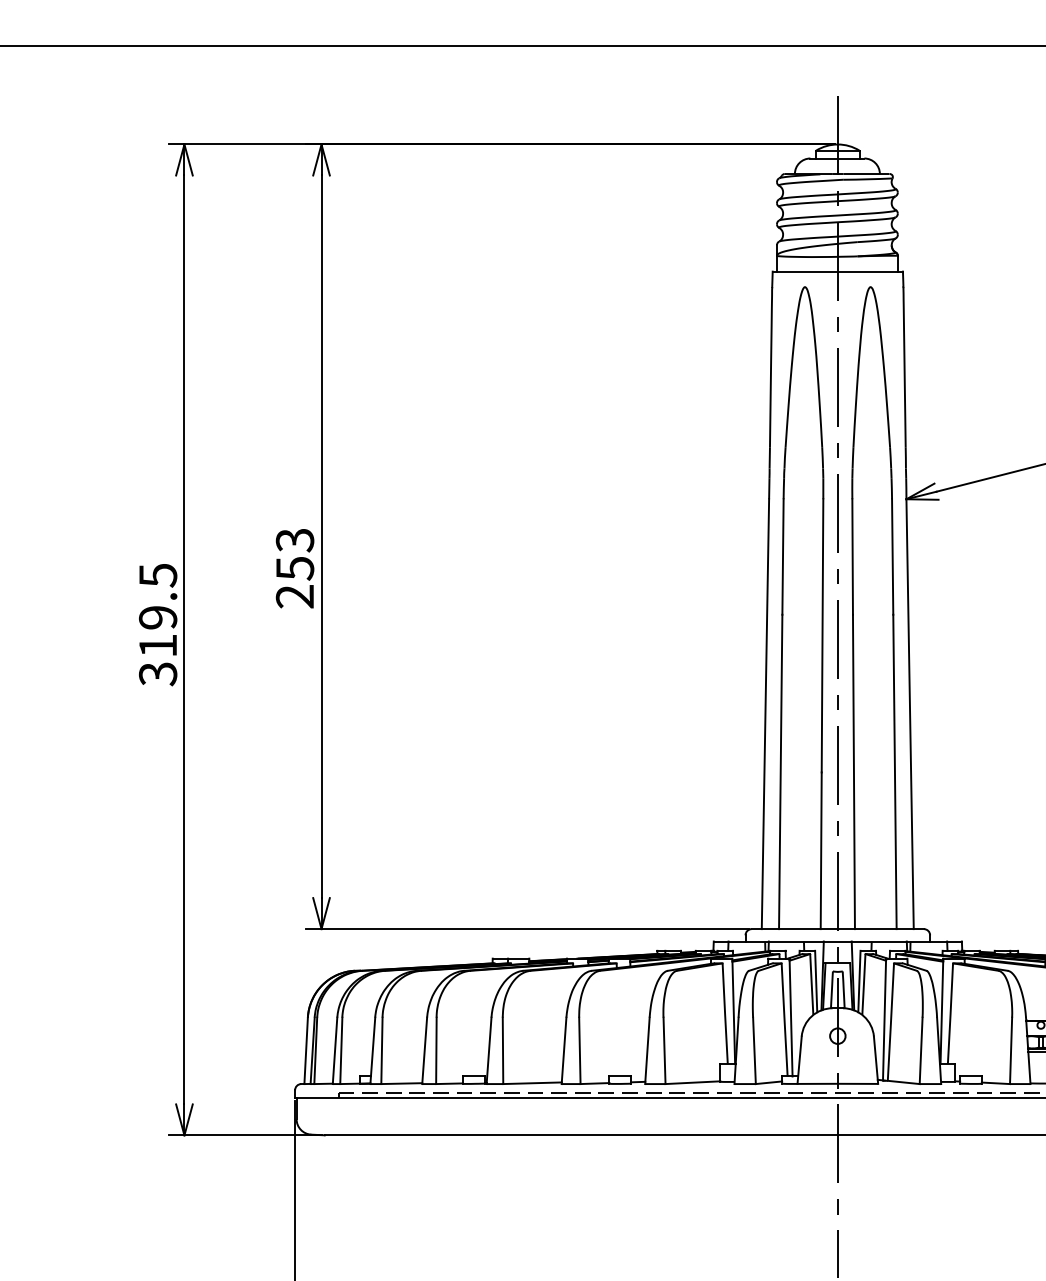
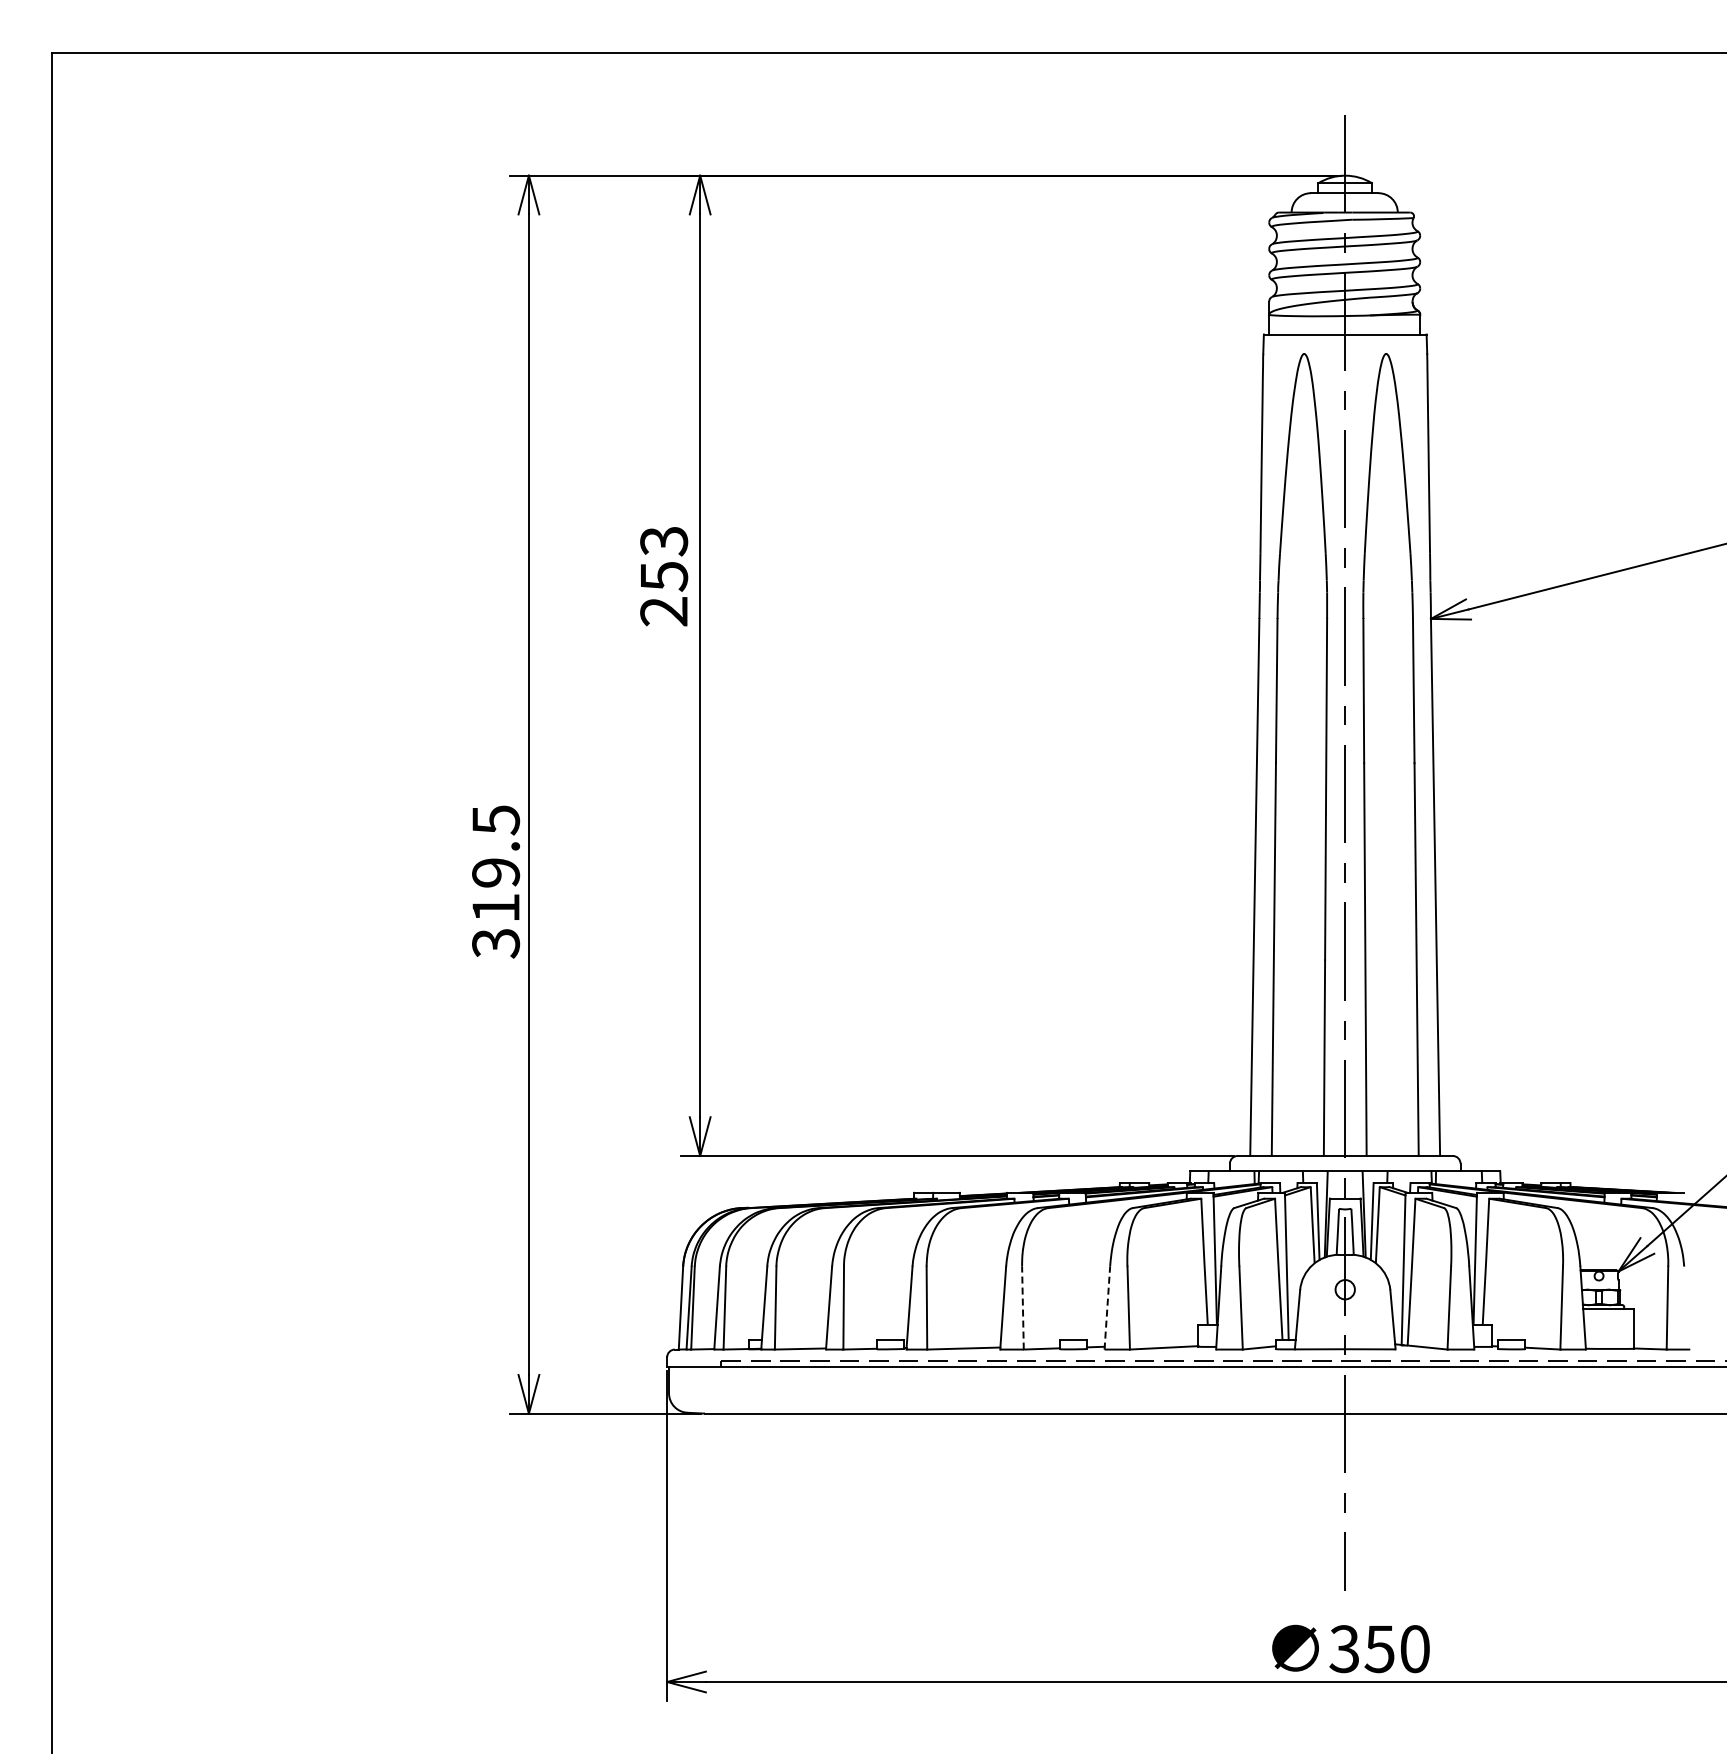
text: (295, 568) -> (664, 576), moved
text: (158, 624) -> (496, 881), moved
line: (579, 1050) -> (1022, 1307), solid -> dashed
line: (647, 1051) -> (1107, 1308), solid -> dashed

